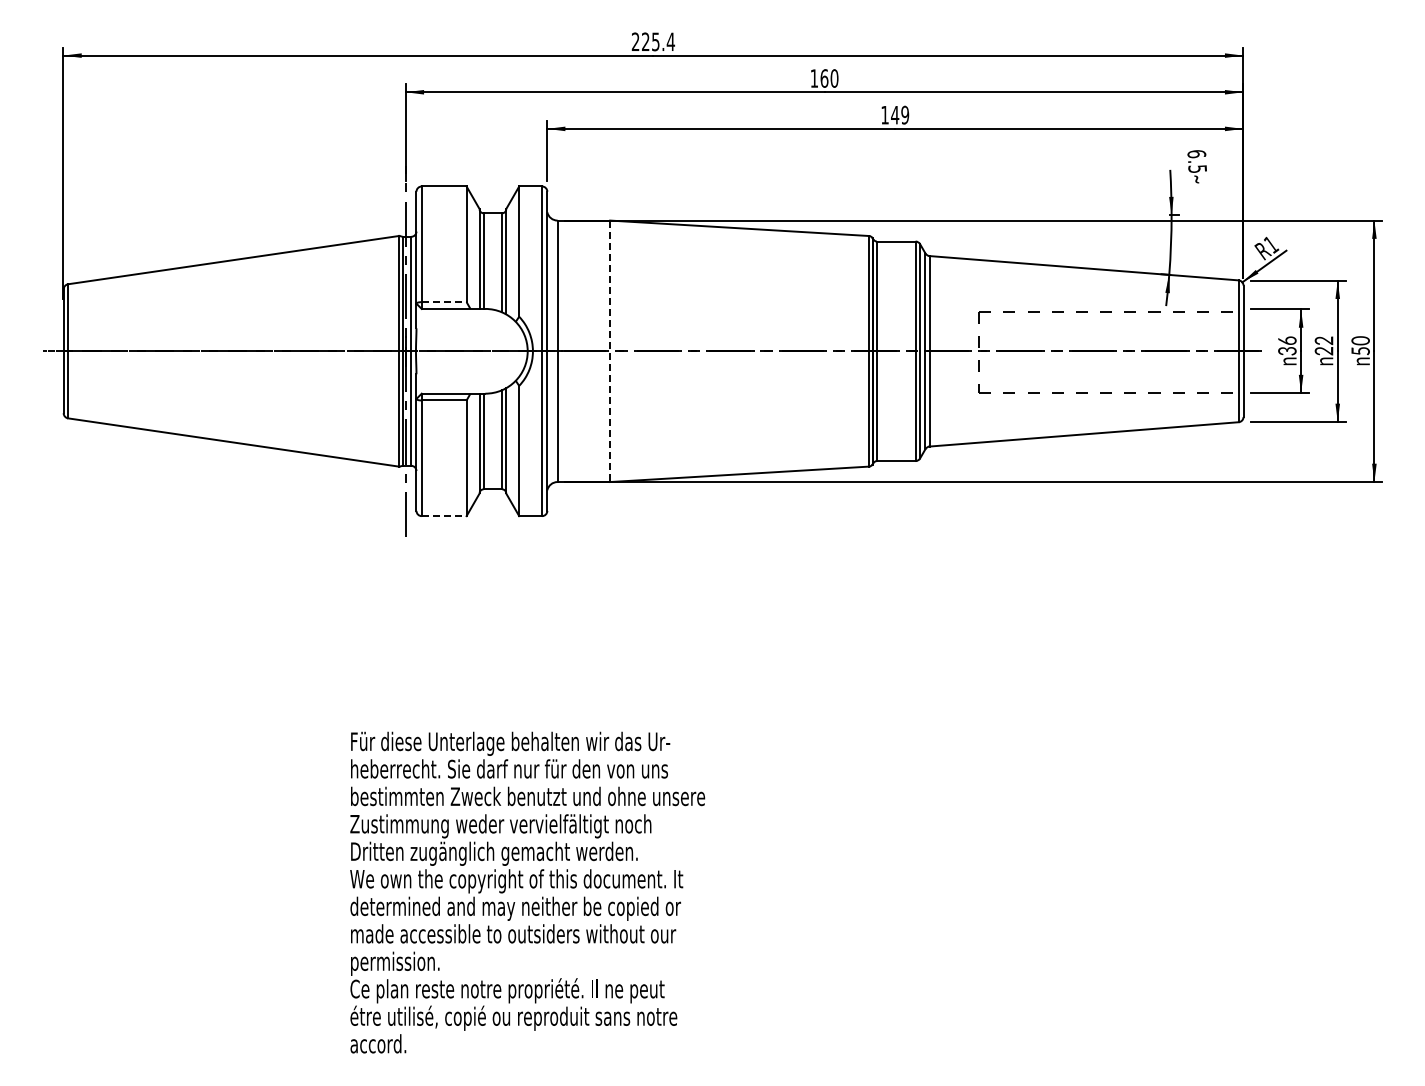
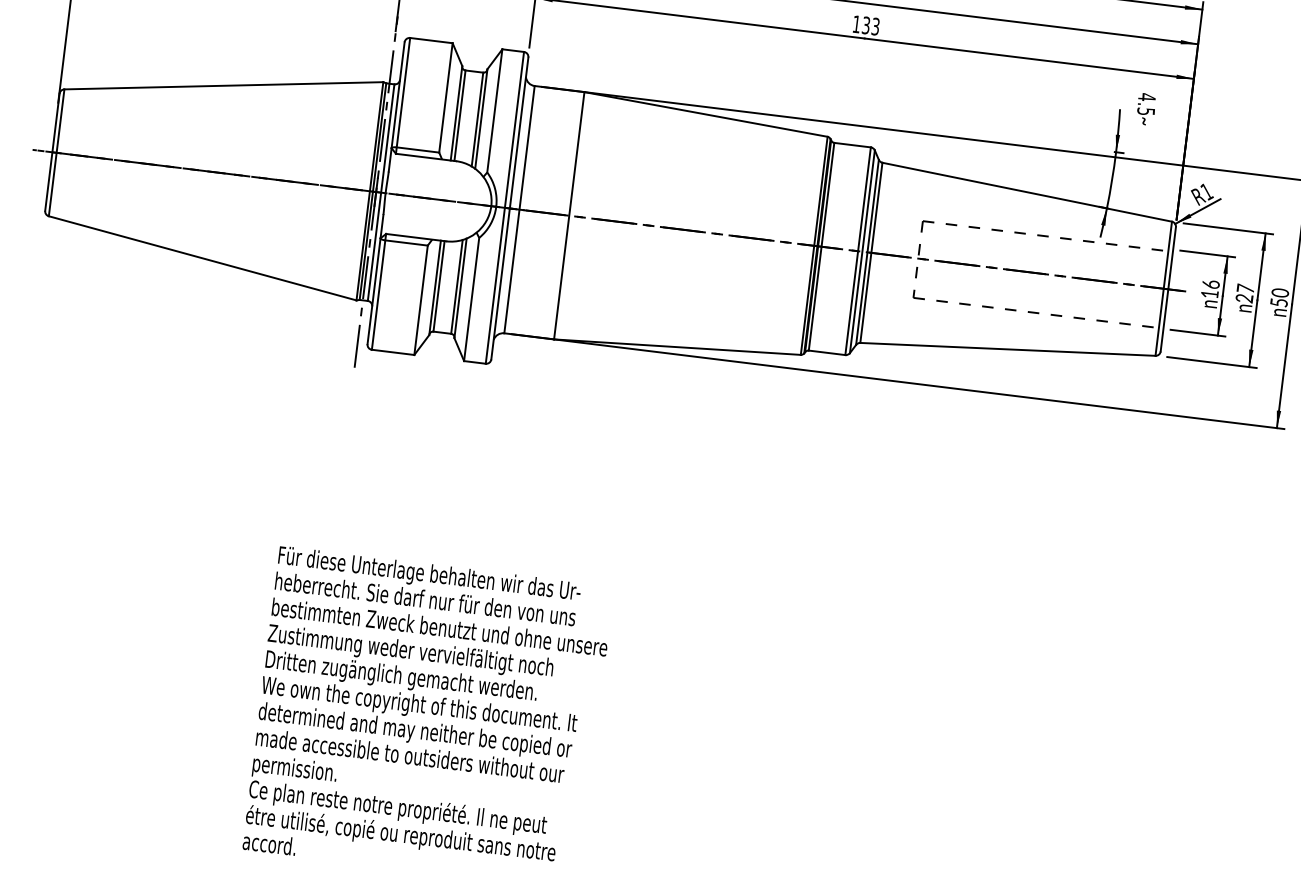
text: (900, 114) -> (871, 25), 149 -> 133
text: (1196, 154) -> (1146, 97), 6.5 -> 4.5
line: (444, 302) -> (418, 150), dashed -> solid
text: (1323, 340) -> (1245, 288), 22 -> 27
line: (610, 351) -> (569, 215), dashed -> solid
text: (1287, 351) -> (1209, 294), 36 -> 16
line: (444, 516) -> (393, 352), dashed -> solid

